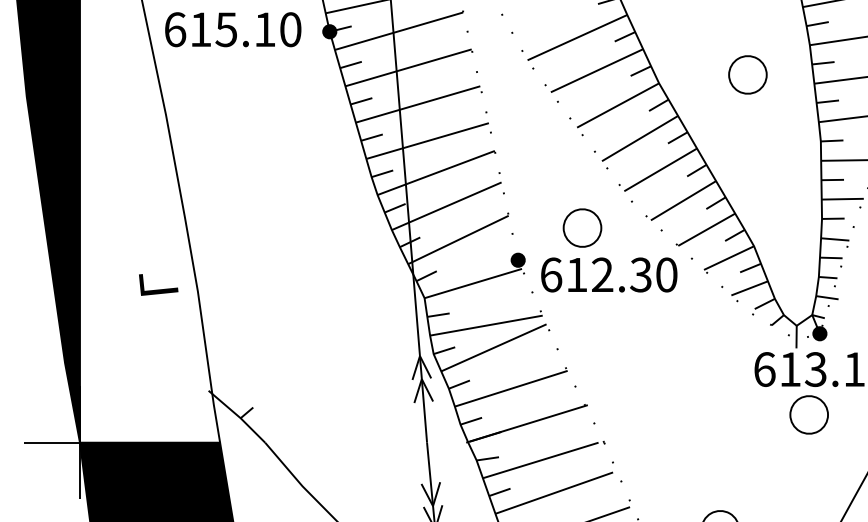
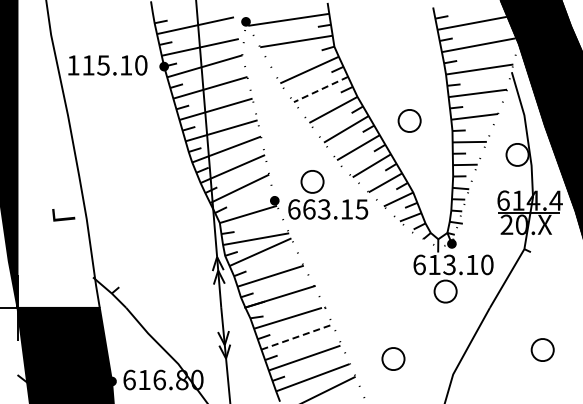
text: (175, 29) -> (73, 65), 615.10 -> 115.10
line: (597, 70) -> (321, 89), solid -> dashed
part: (747, 74) -> (409, 120), moved
text: (621, 275) -> (335, 209), 612.30 -> 663.15
line: (553, 493) -> (295, 337), solid -> dashed

